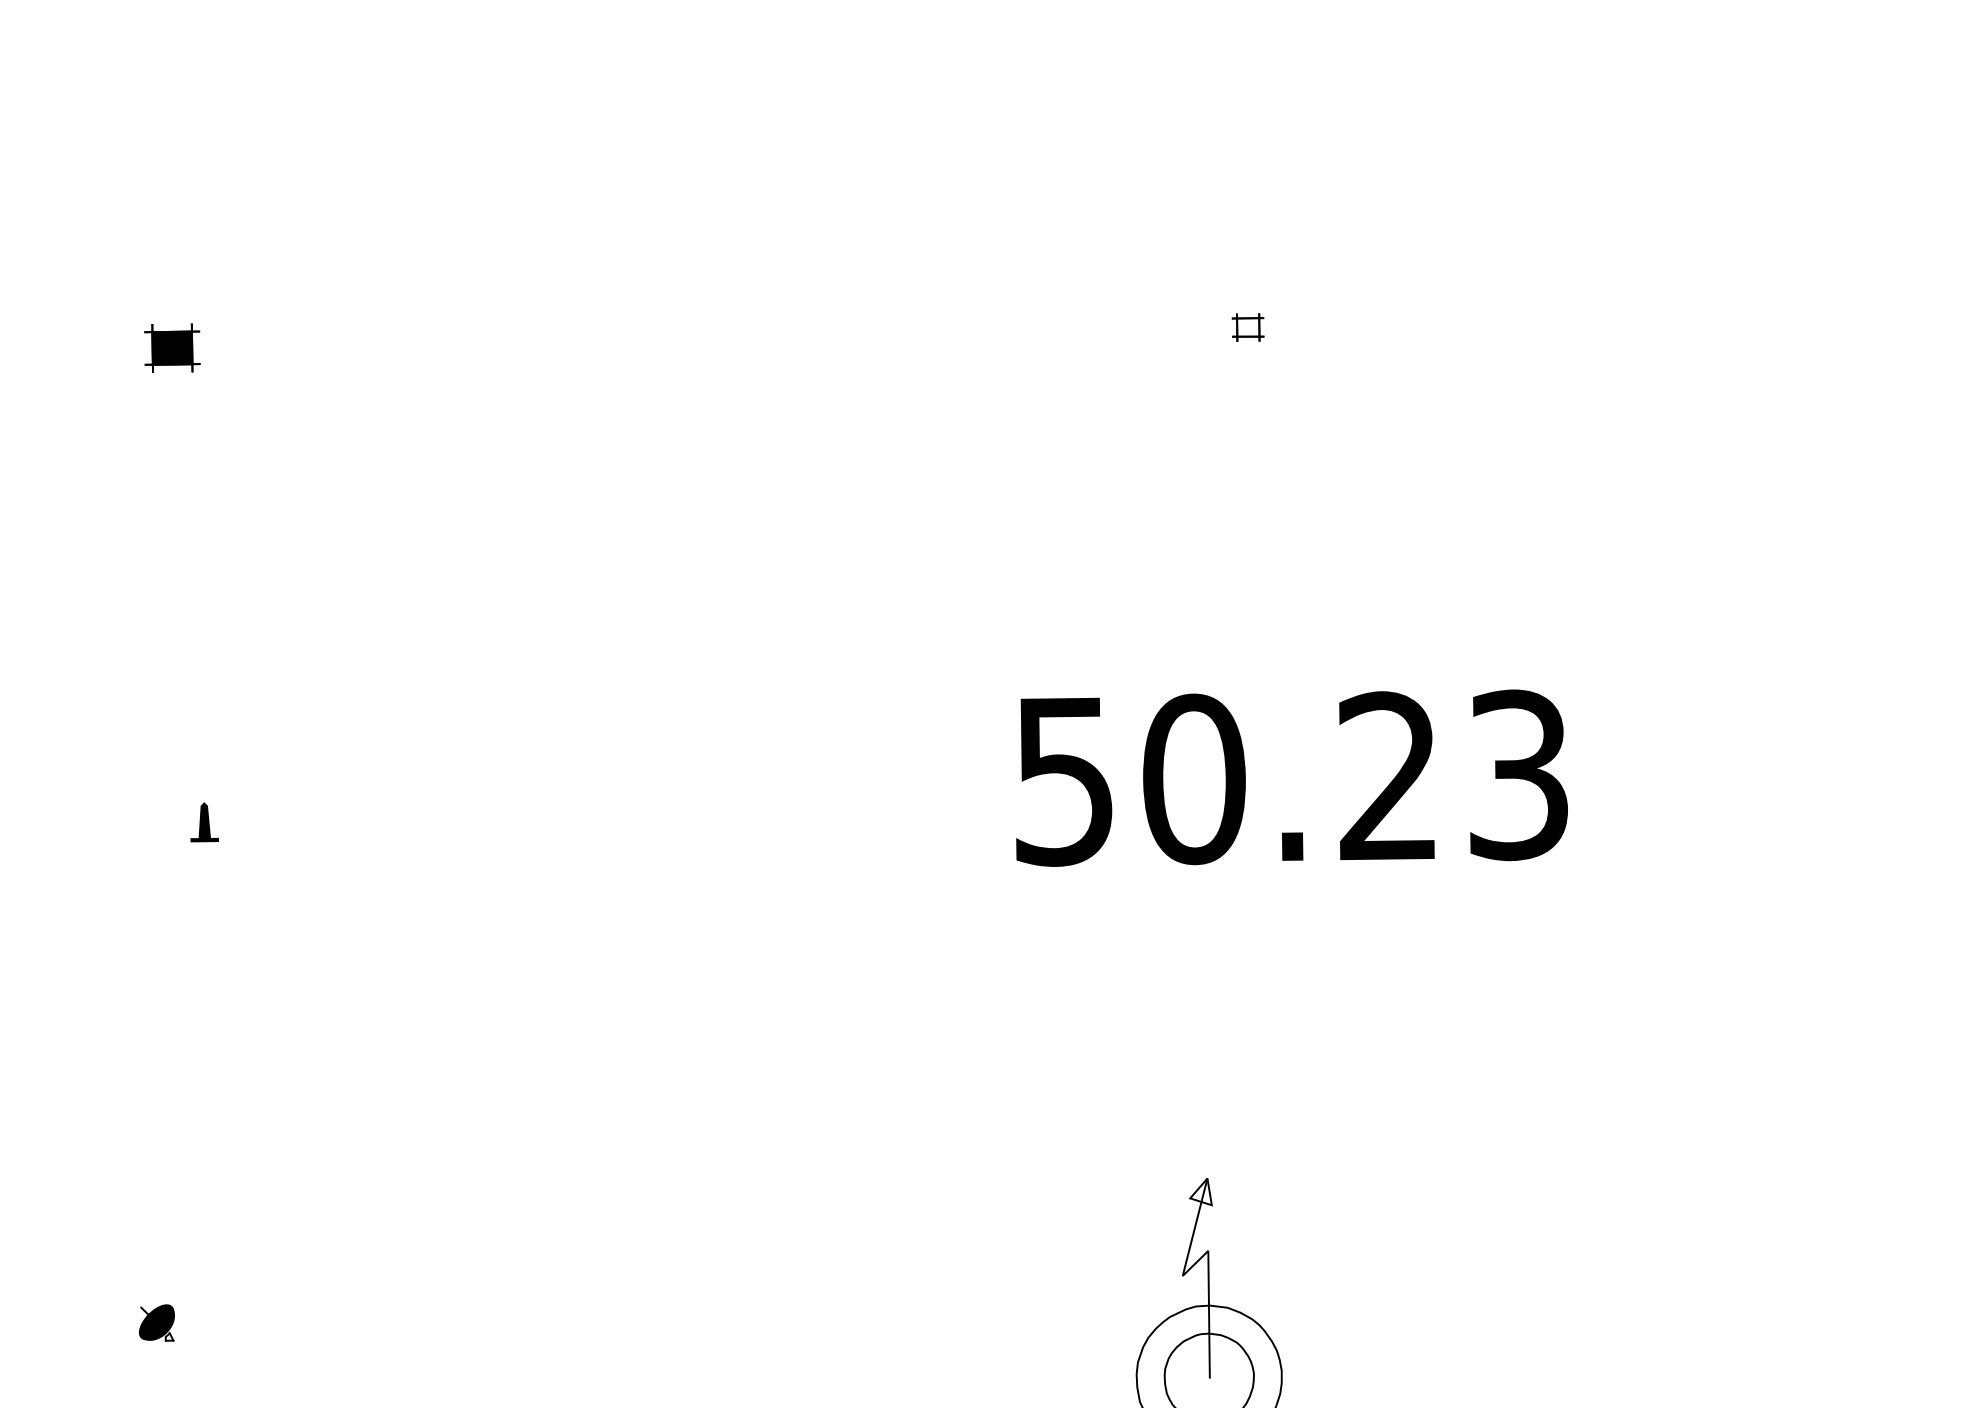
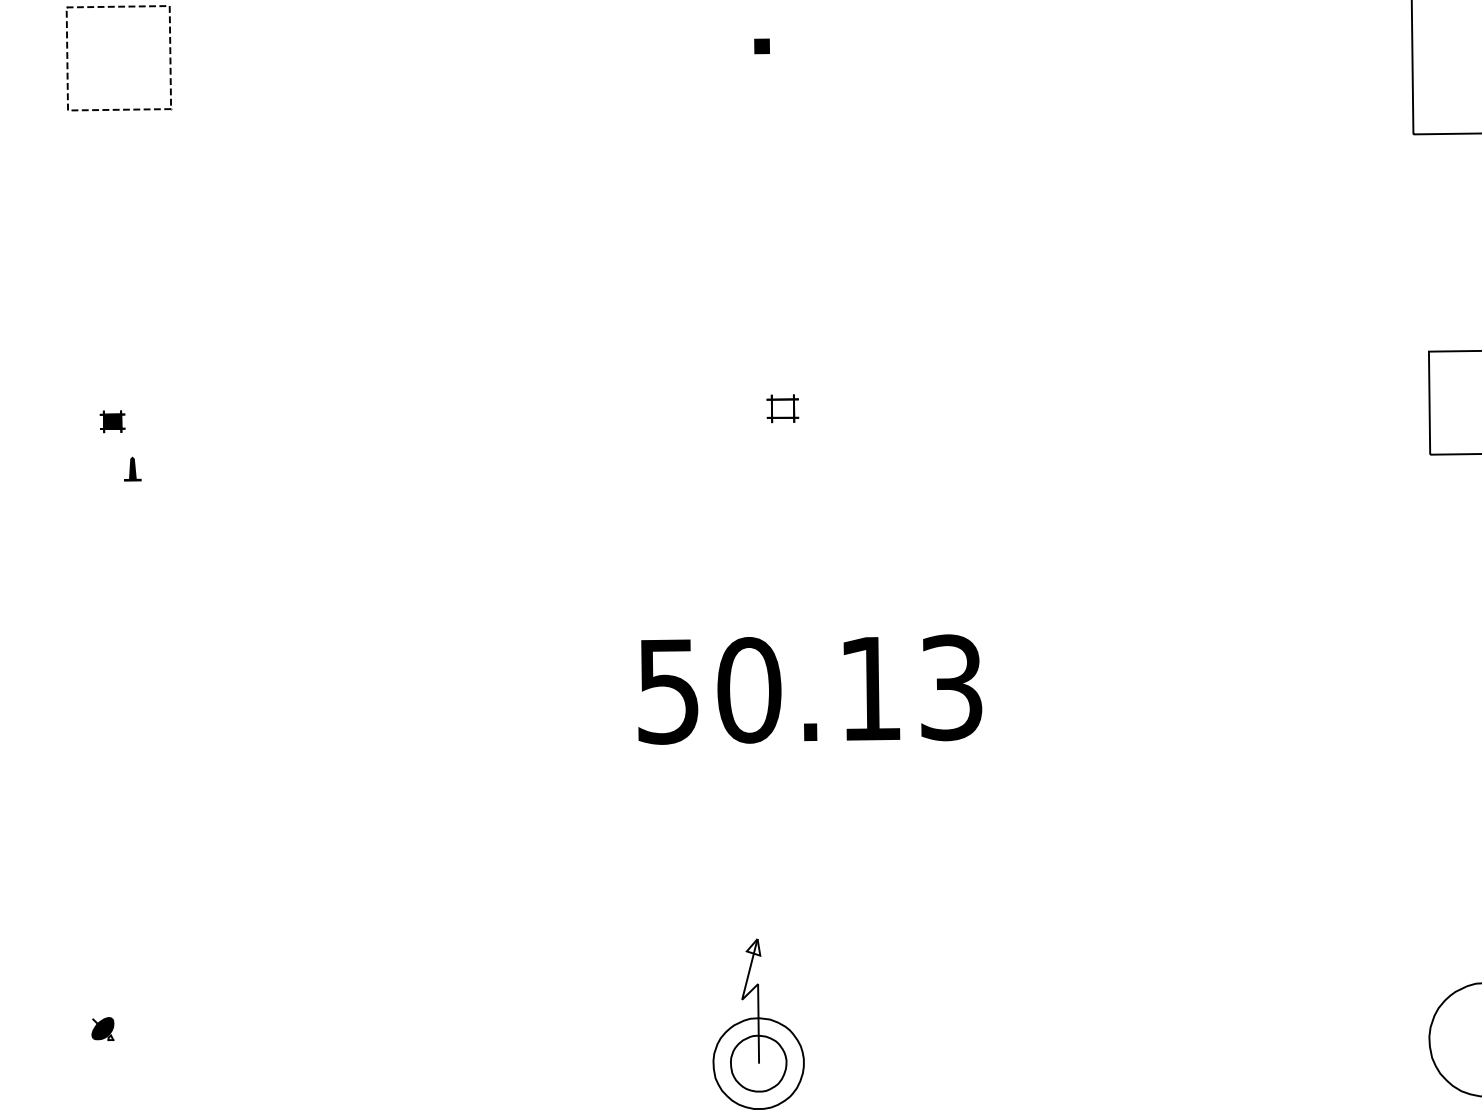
part: (1247, 327) -> (782, 408), size x1.6
part: (172, 347) -> (112, 421), size x0.7
text: (1387, 774) -> (869, 687), 50.23 -> 50.13
part: (204, 821) -> (132, 468), moved

